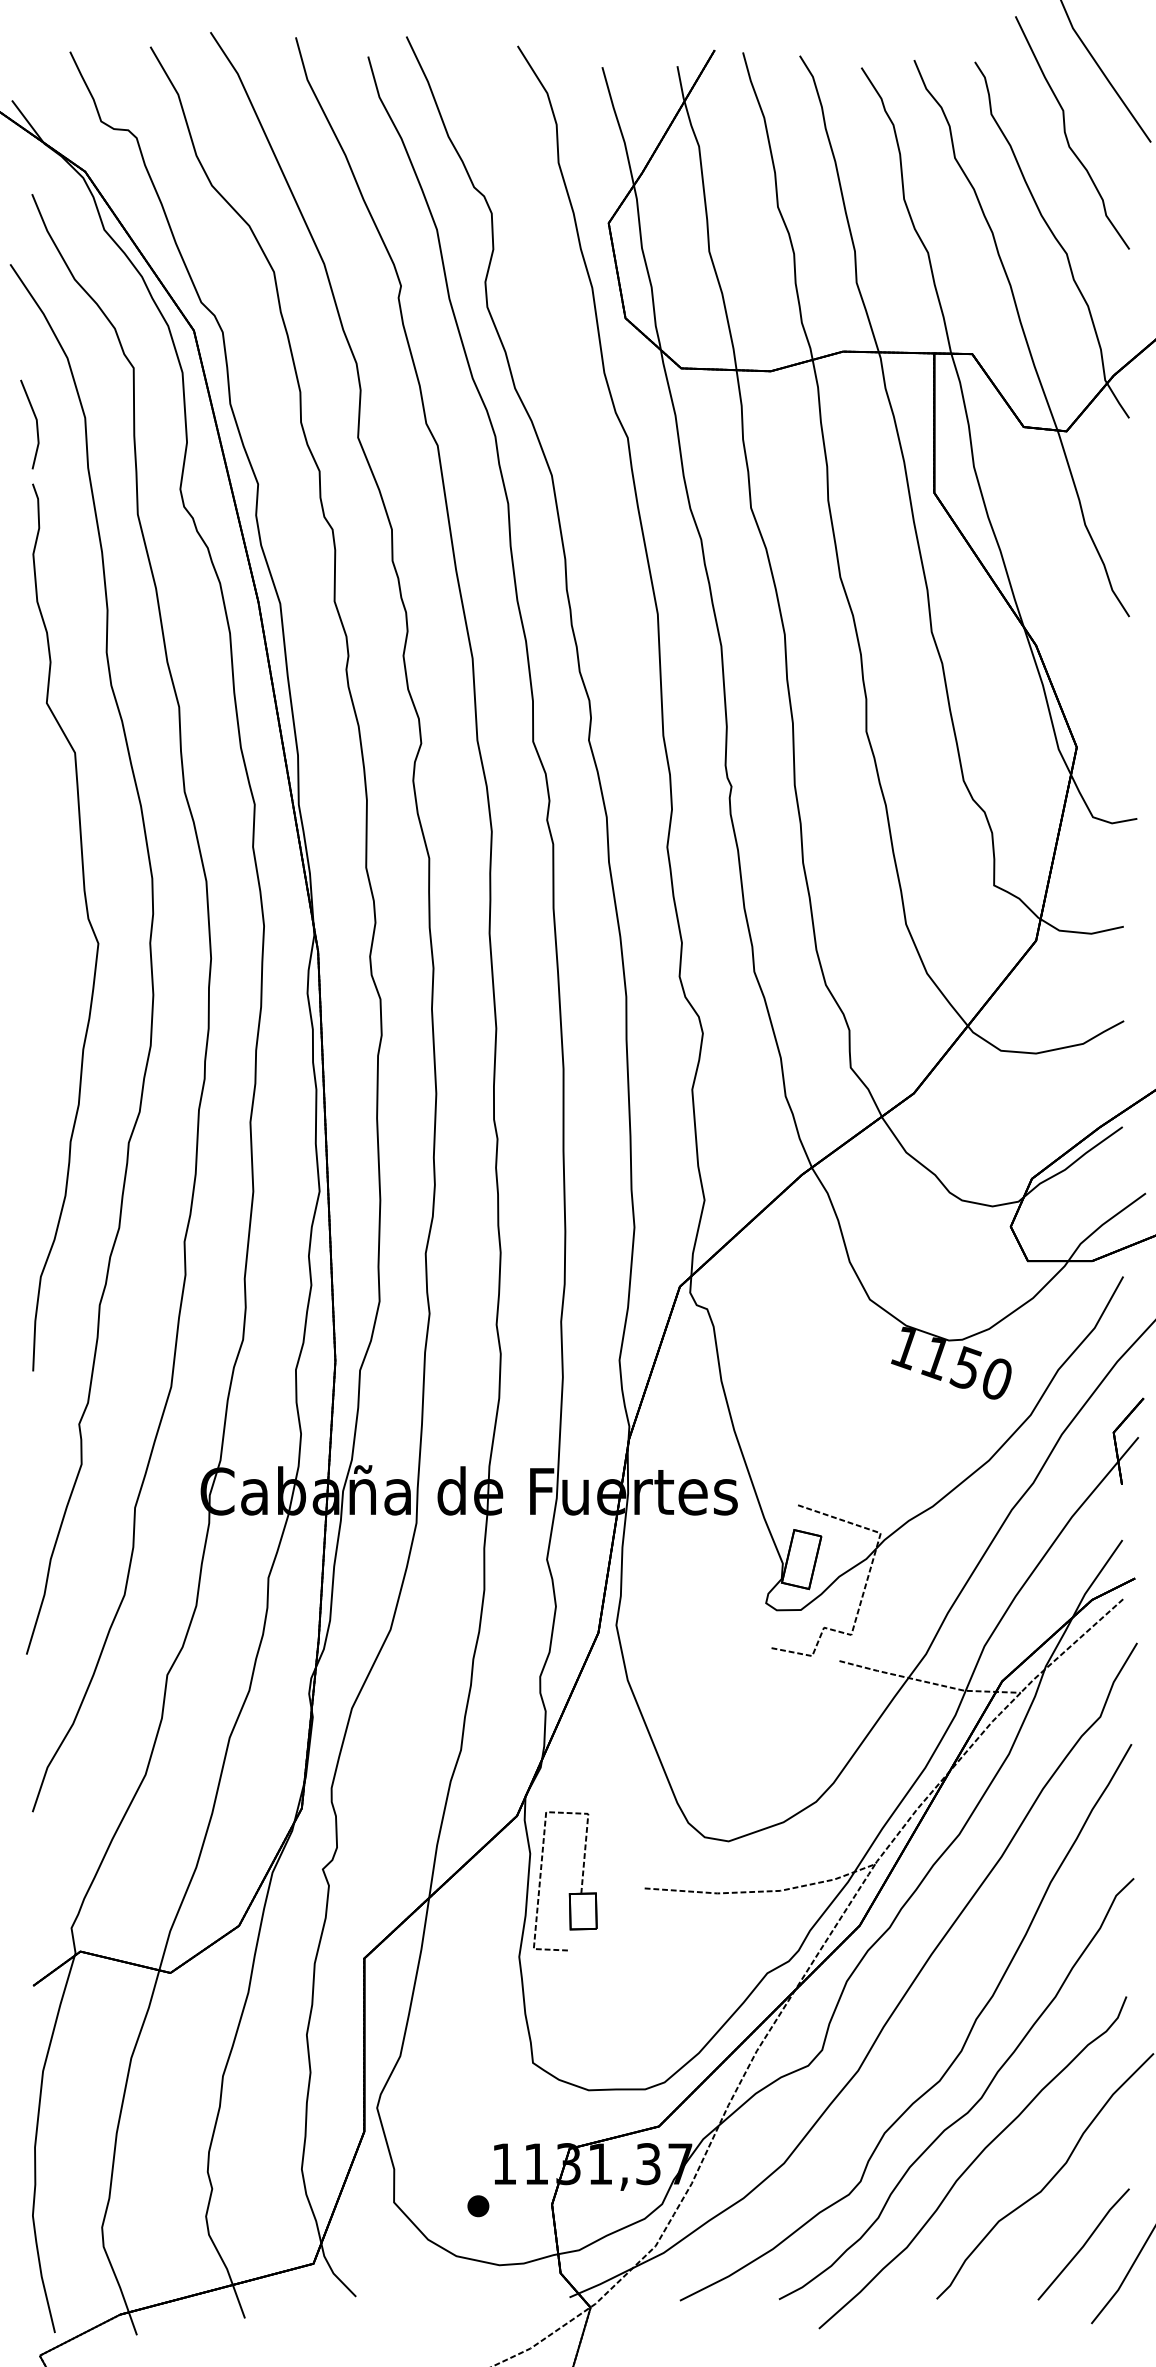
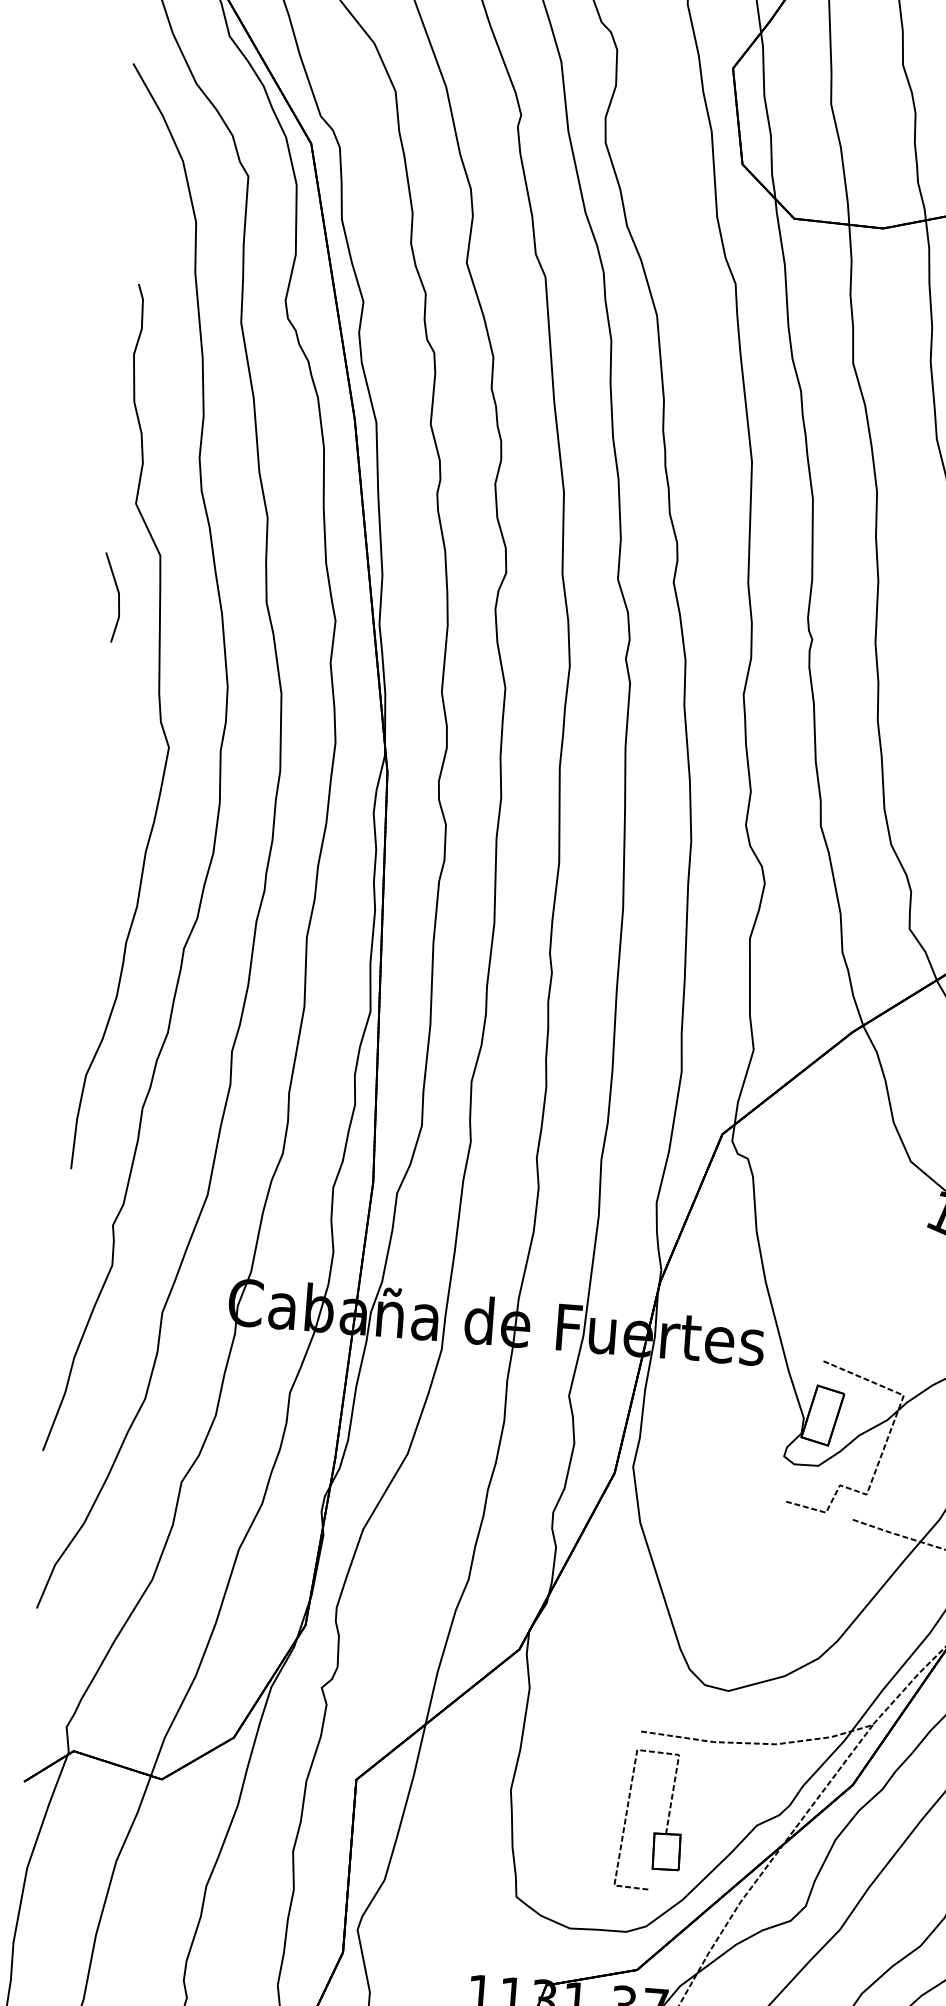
line: (36, 424) -> (118, 598), moved
part: (568, 1893) -> (653, 1832), moved

